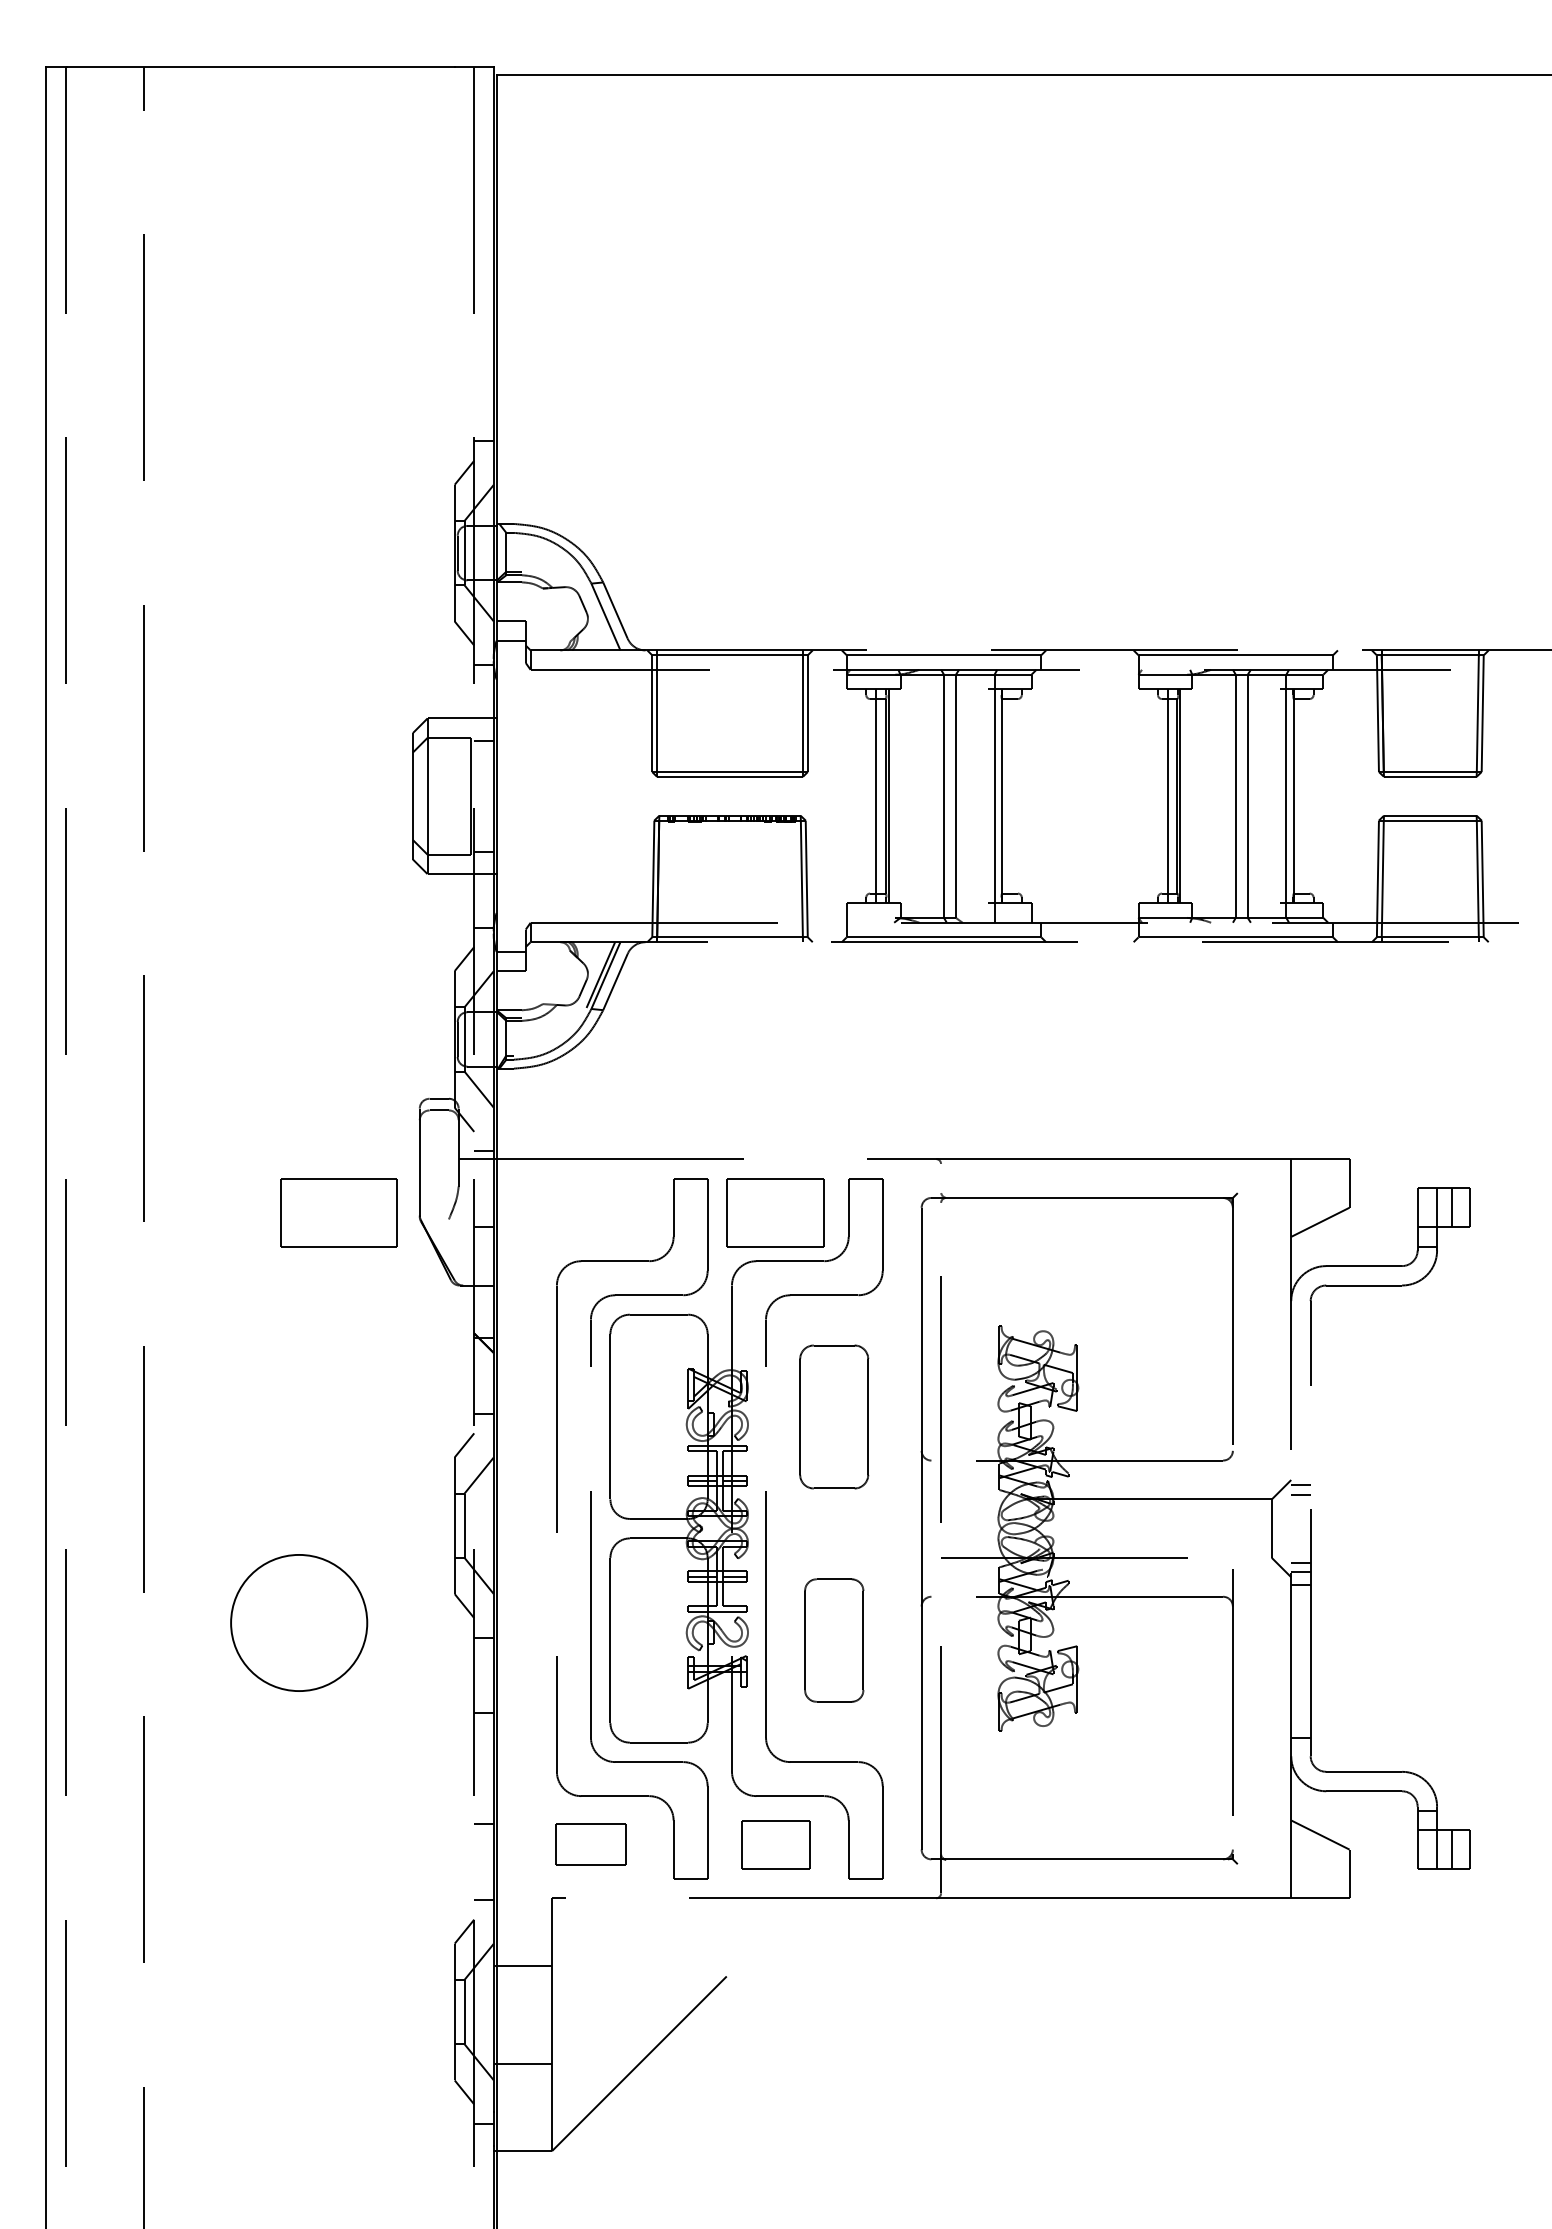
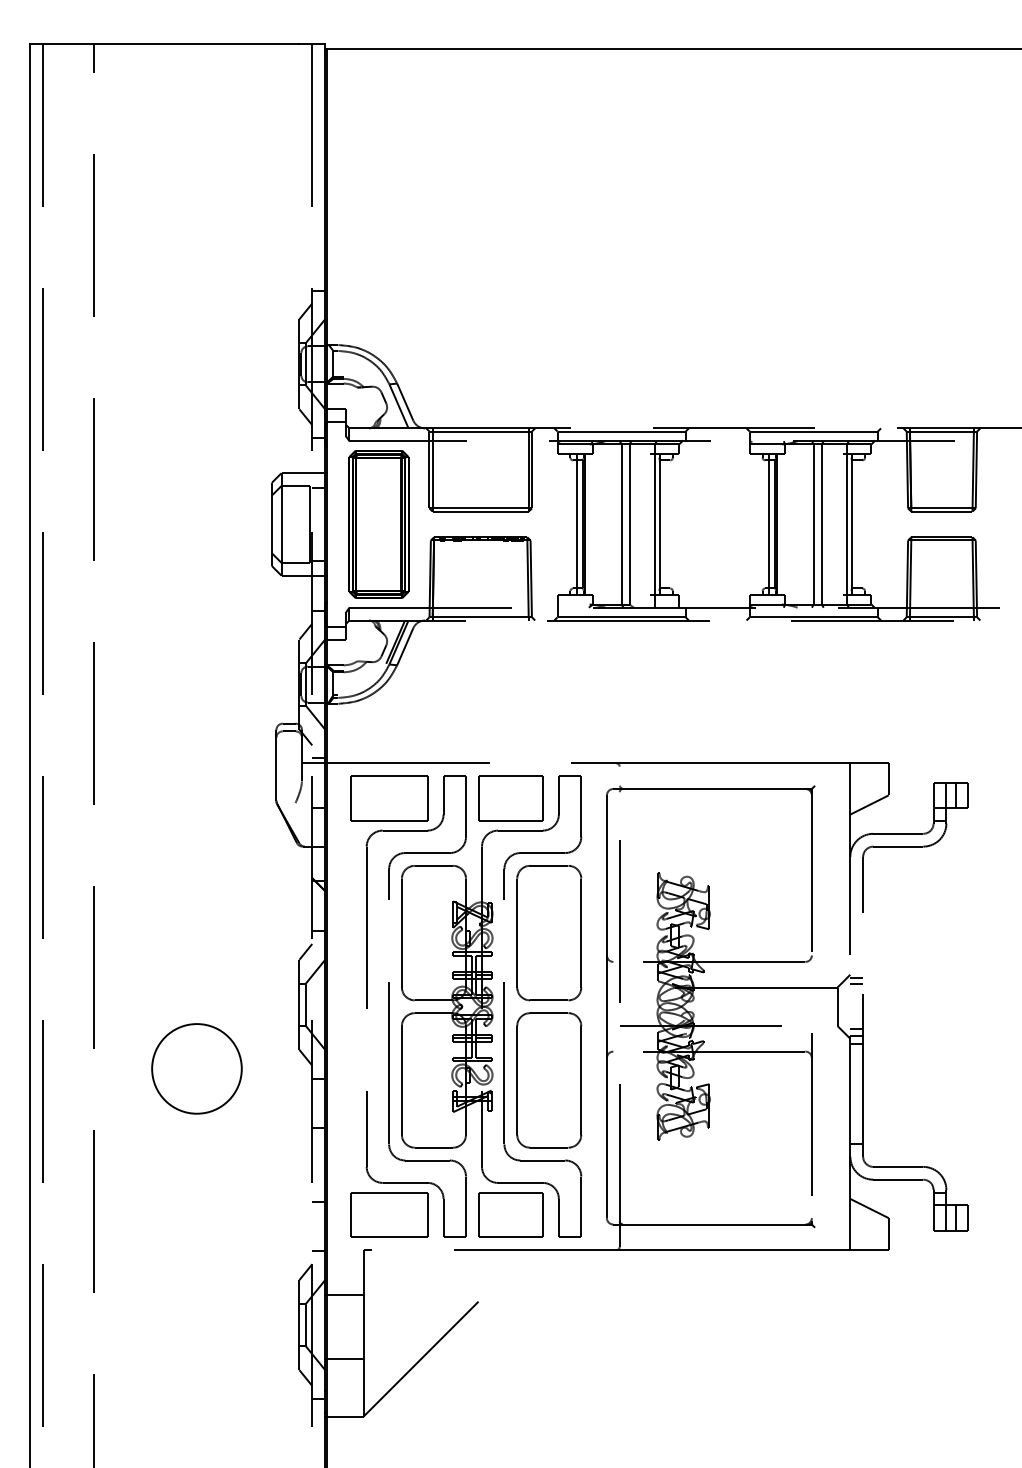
part: (574, 796) -> (378, 524), added
part: (339, 1212) -> (389, 798), moved
part: (834, 1417) -> (549, 933), size x1.43
part: (834, 1640) -> (549, 1080), size x1.67
part: (591, 1844) -> (389, 1214), size x1.67
part: (775, 1844) -> (510, 1214), size x1.43

